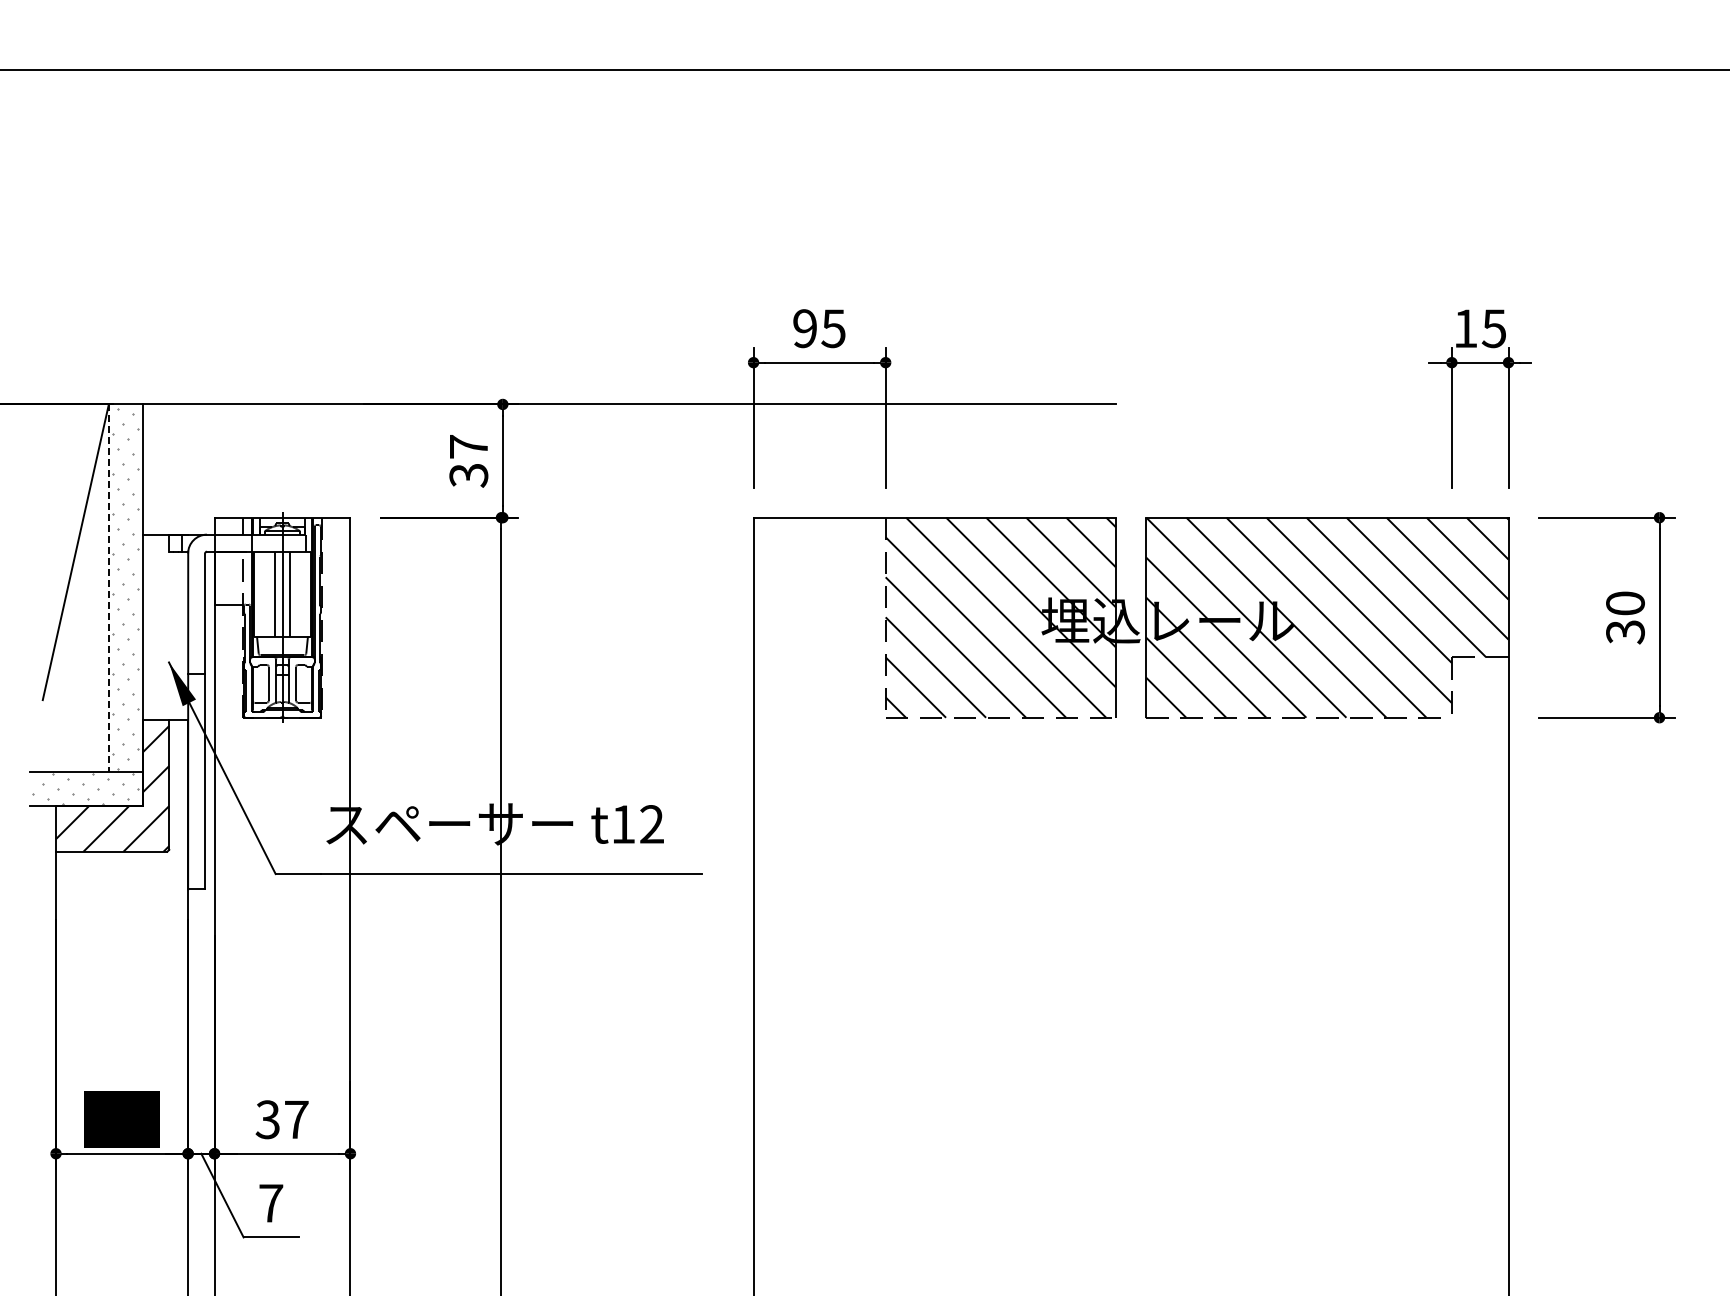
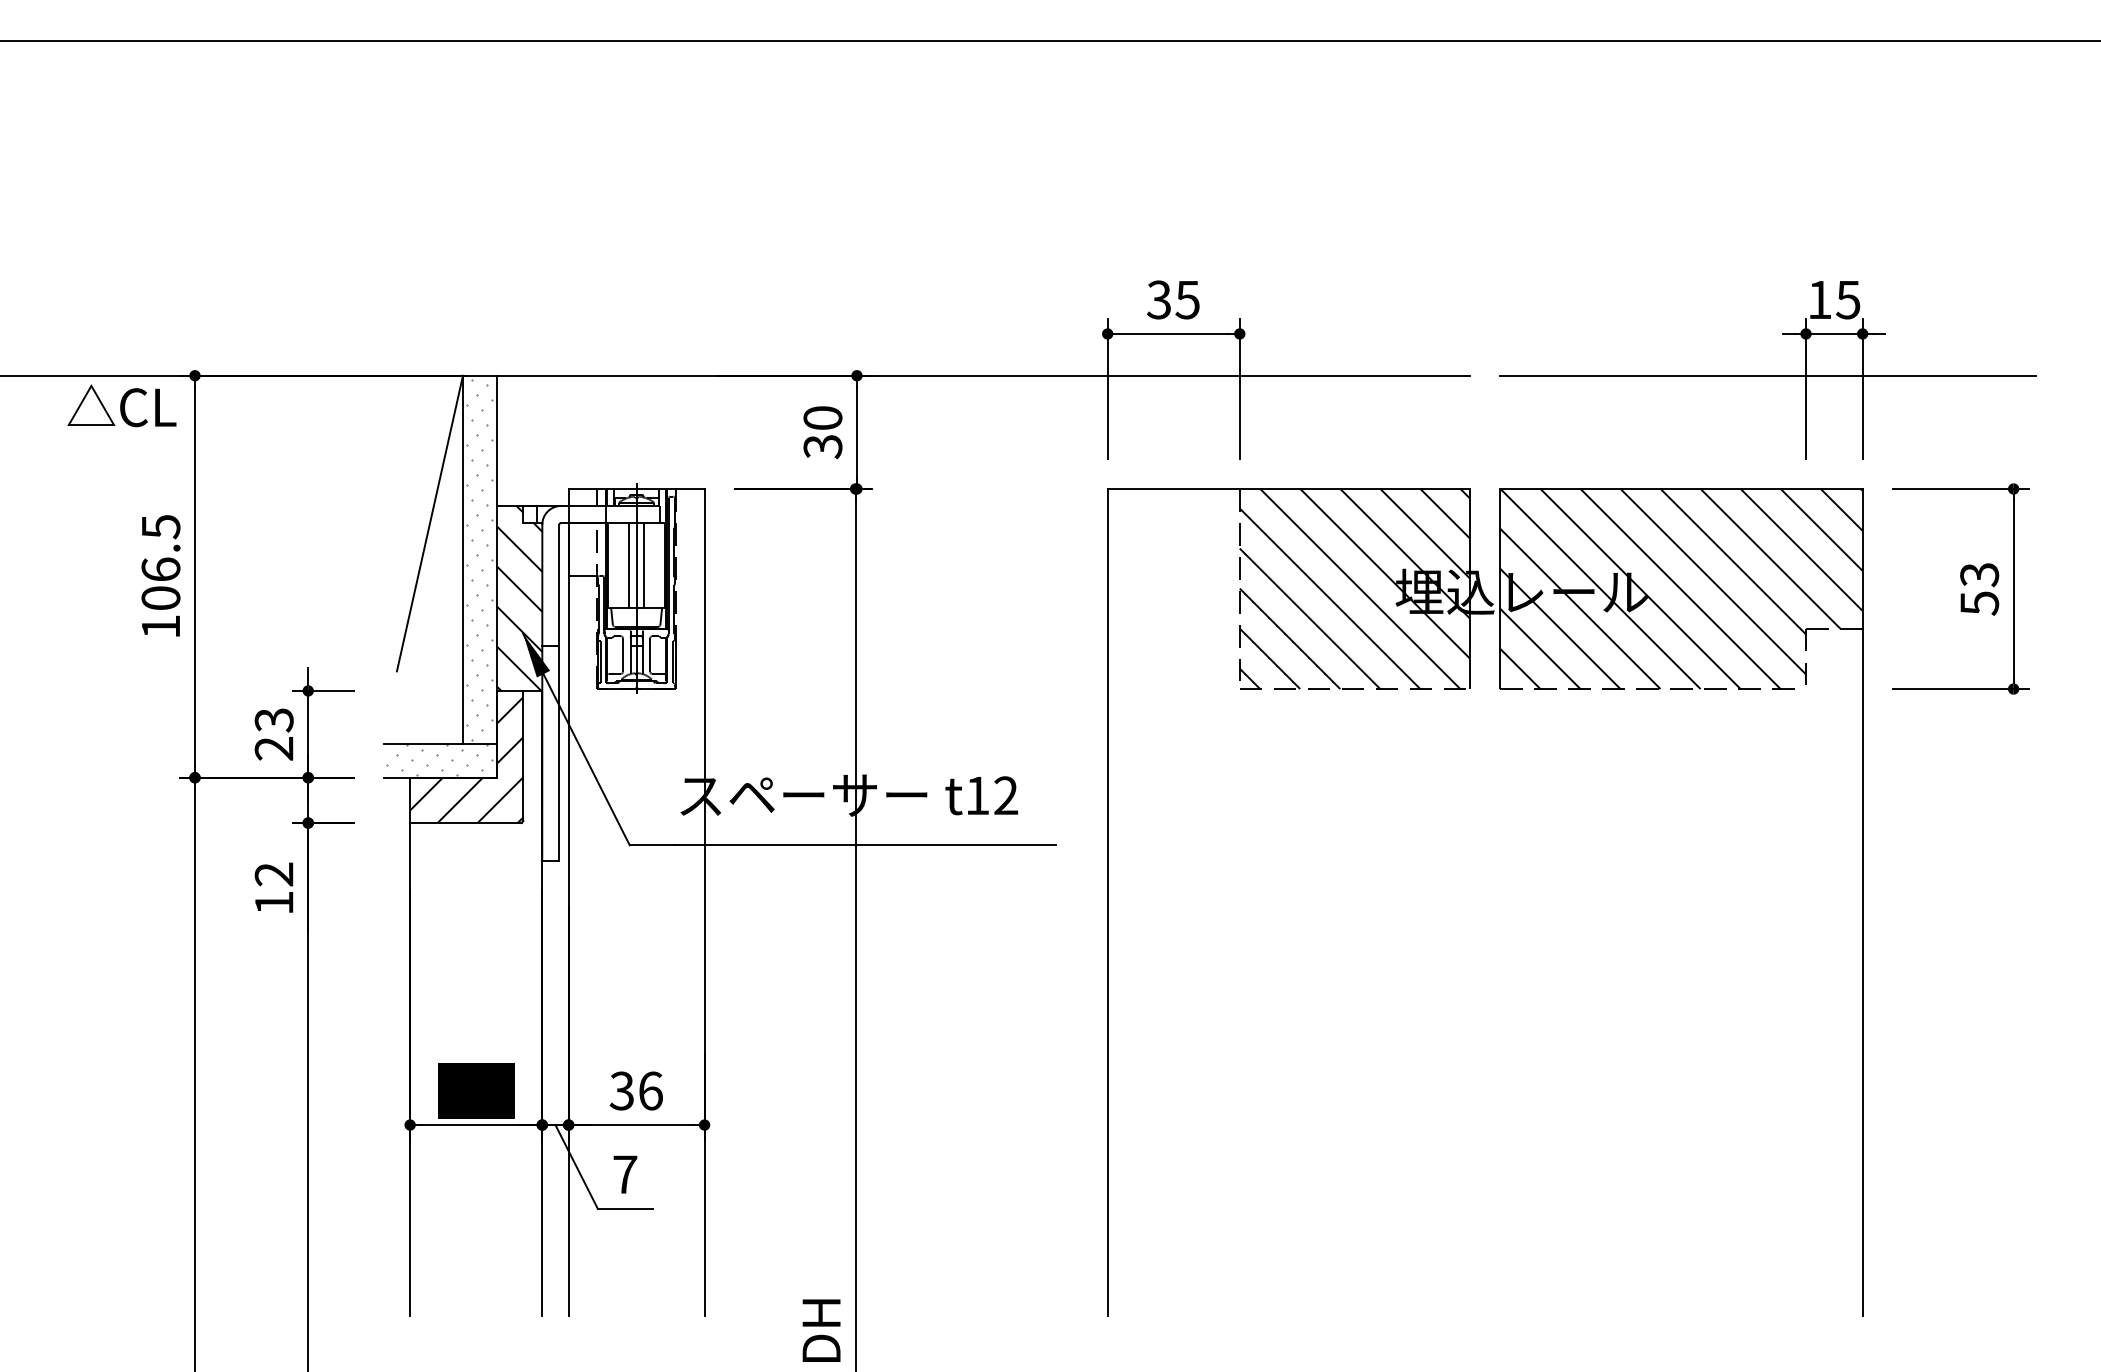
text: (804, 328) -> (1158, 299), 95 -> 35
line: (1414, 404) -> (1768, 375), added
text: (468, 446) -> (822, 417), 37 -> 30
line: (108, 589) -> (462, 560), dashed -> solid
text: (1625, 618) -> (1979, 589), 30 -> 53
hatch: (165, 626) -> (519, 597), added
text: (296, 1119) -> (650, 1090), 37 -> 36

